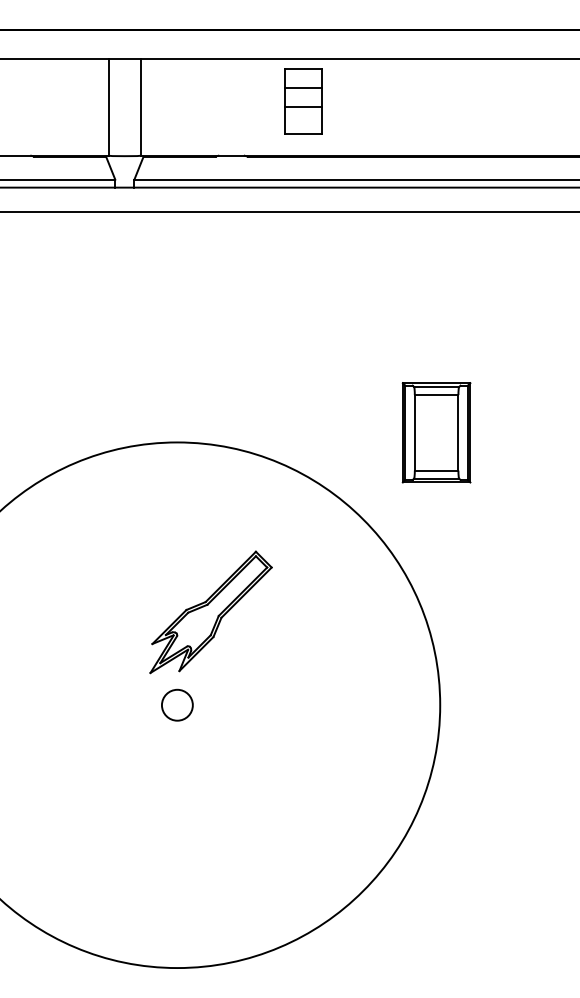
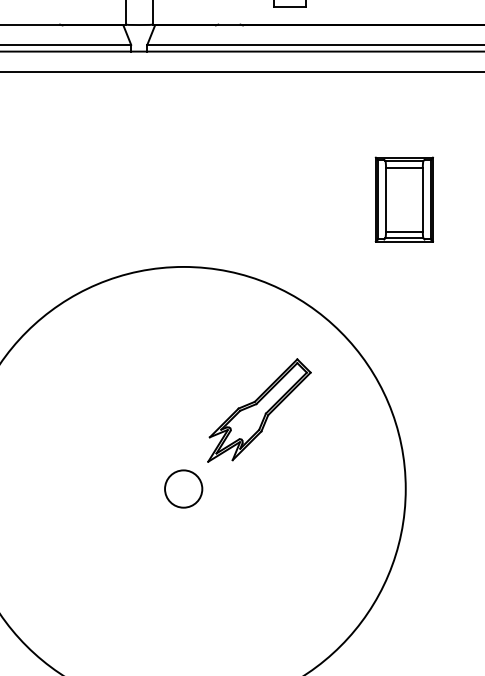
part: (436, 432) -> (404, 199), moved
part: (210, 612) -> (258, 410), moved
circle: (177, 705) -> (183, 489), size x1.43

